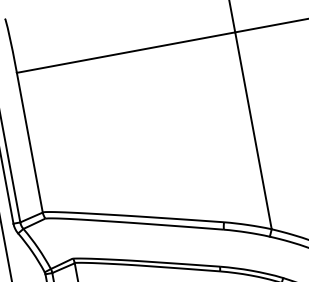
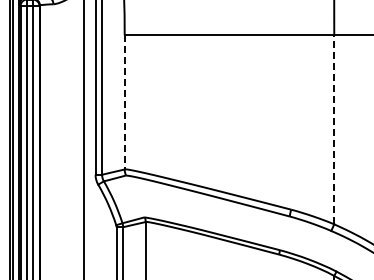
line: (253, 130) -> (334, 129), solid -> dashed
line: (29, 142) -> (124, 102), solid -> dashed

